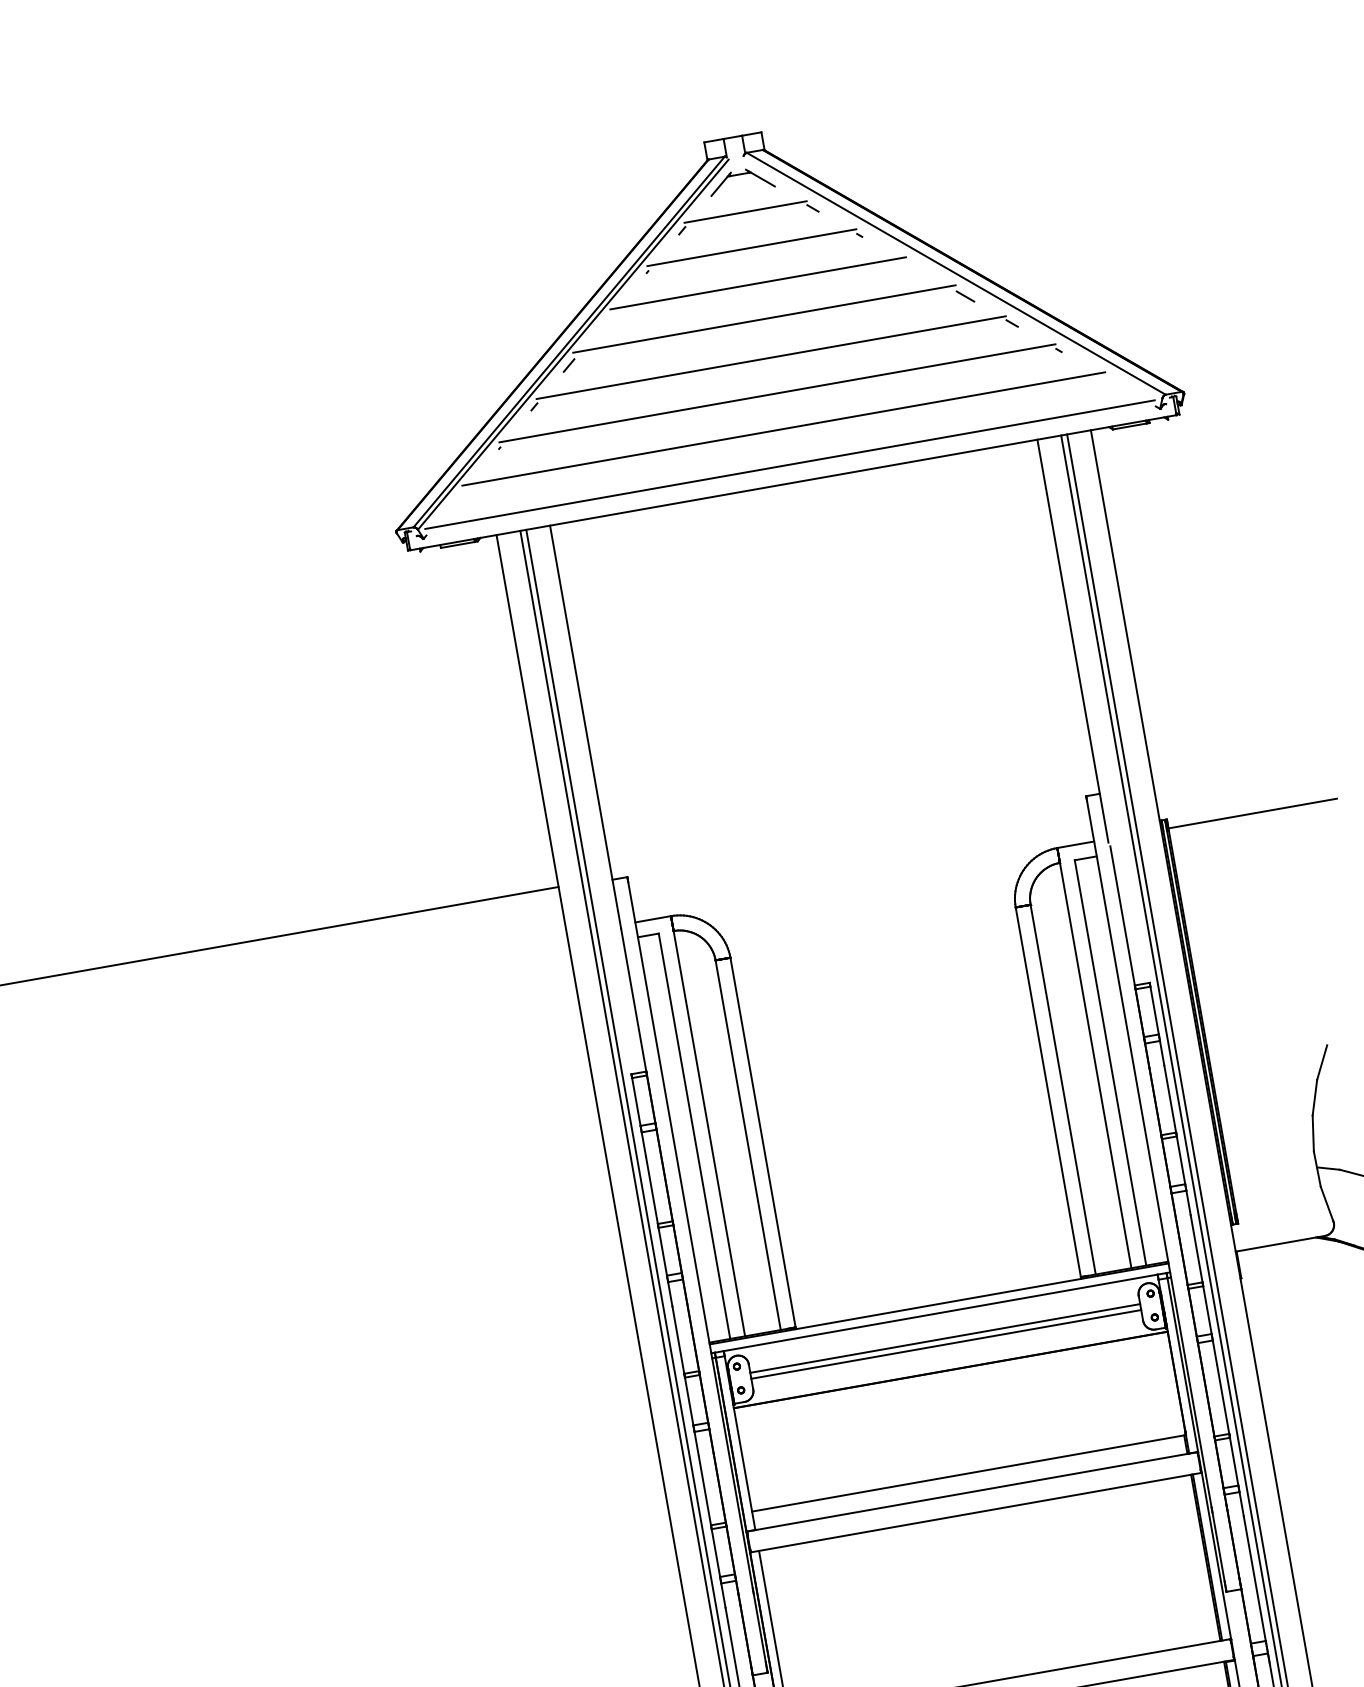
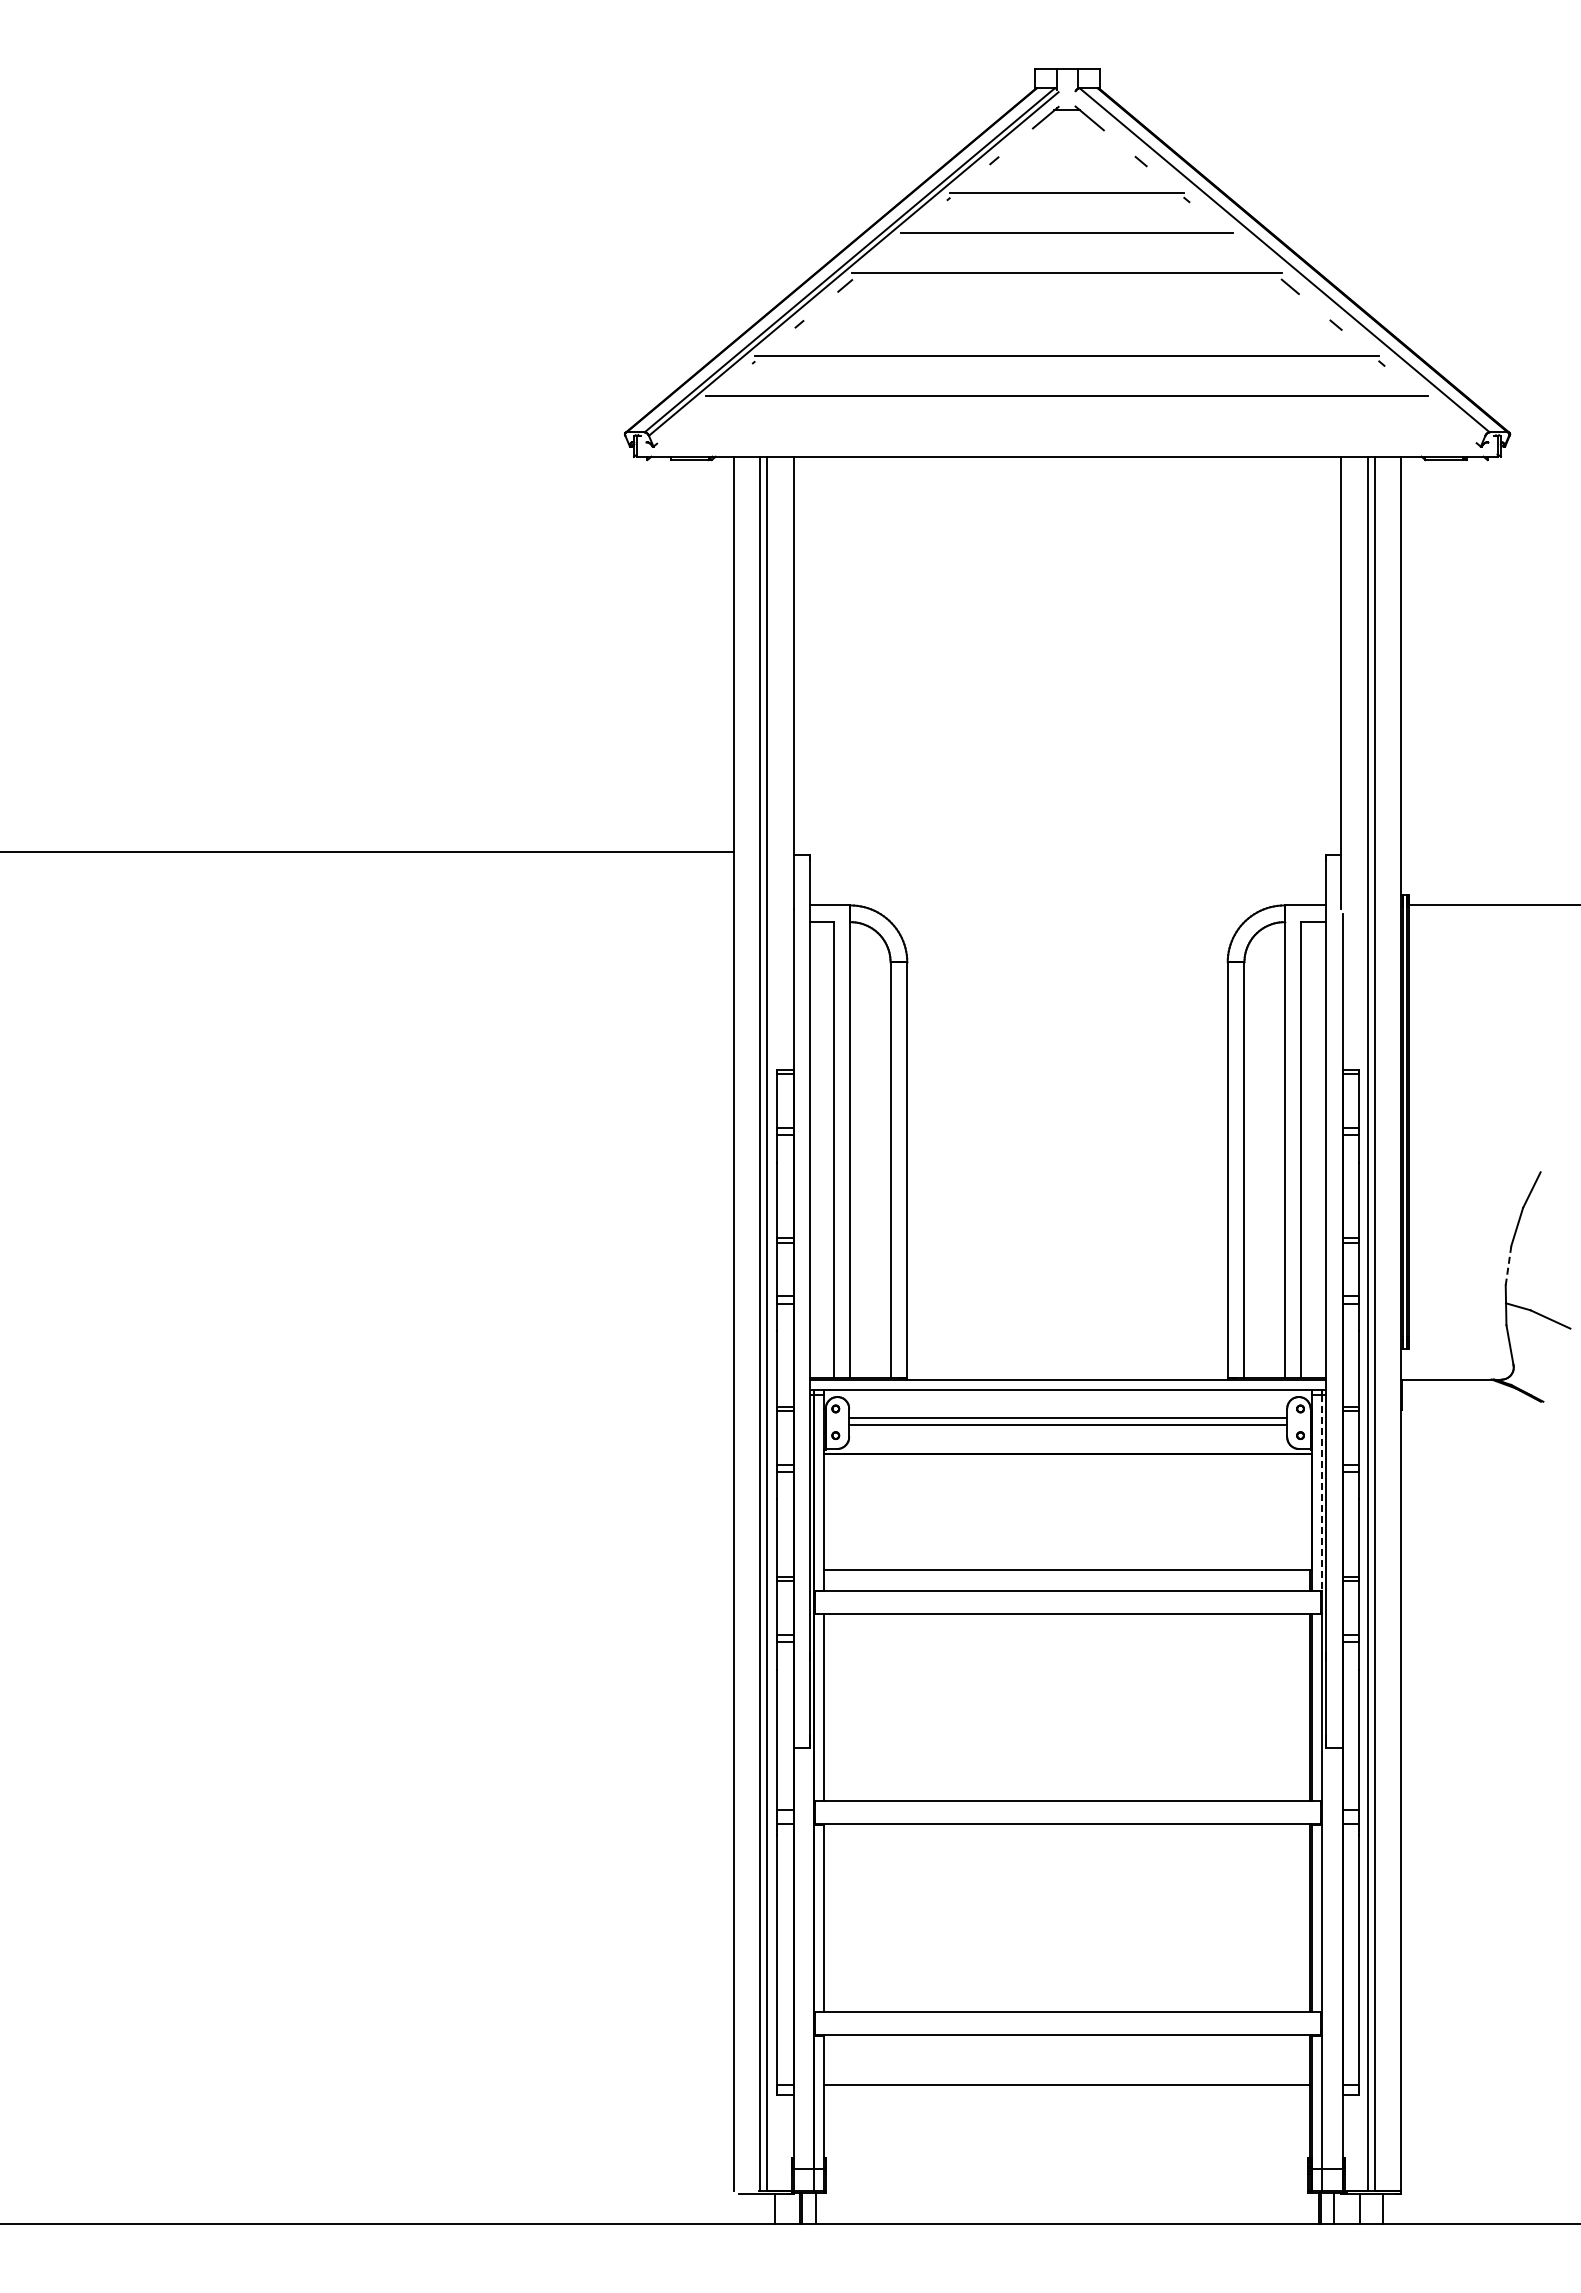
line: (745, 212) -> (1066, 152), removed
line: (770, 358) -> (1066, 316), removed
line: (789, 464) -> (1066, 436), removed
line: (1313, 1133) -> (1508, 1265), solid -> dashed
line: (1182, 1364) -> (1321, 1492), solid -> dashed

